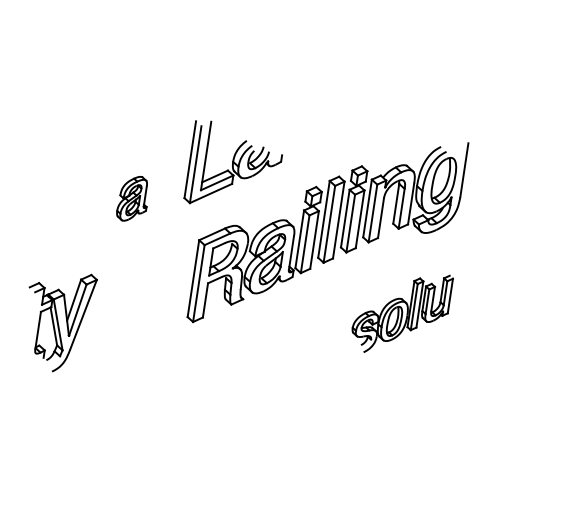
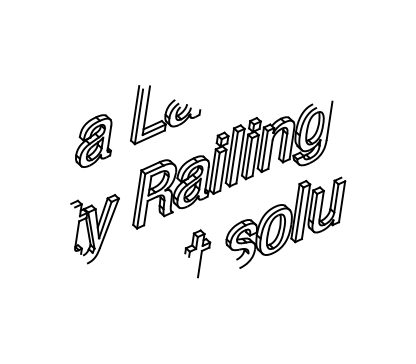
part: (131, 198) -> (93, 140), size x1.67
part: (402, 313) -> (285, 222), size x1.67
part: (62, 323) -> (94, 229), moved
part: (278, 357) -> (197, 253), added

